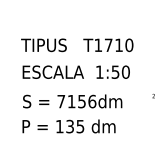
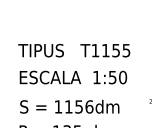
text: (119, 45) -> (116, 50), T1710 -> T1155
text: (61, 101) -> (58, 106), 7156dm -> 1156dm

